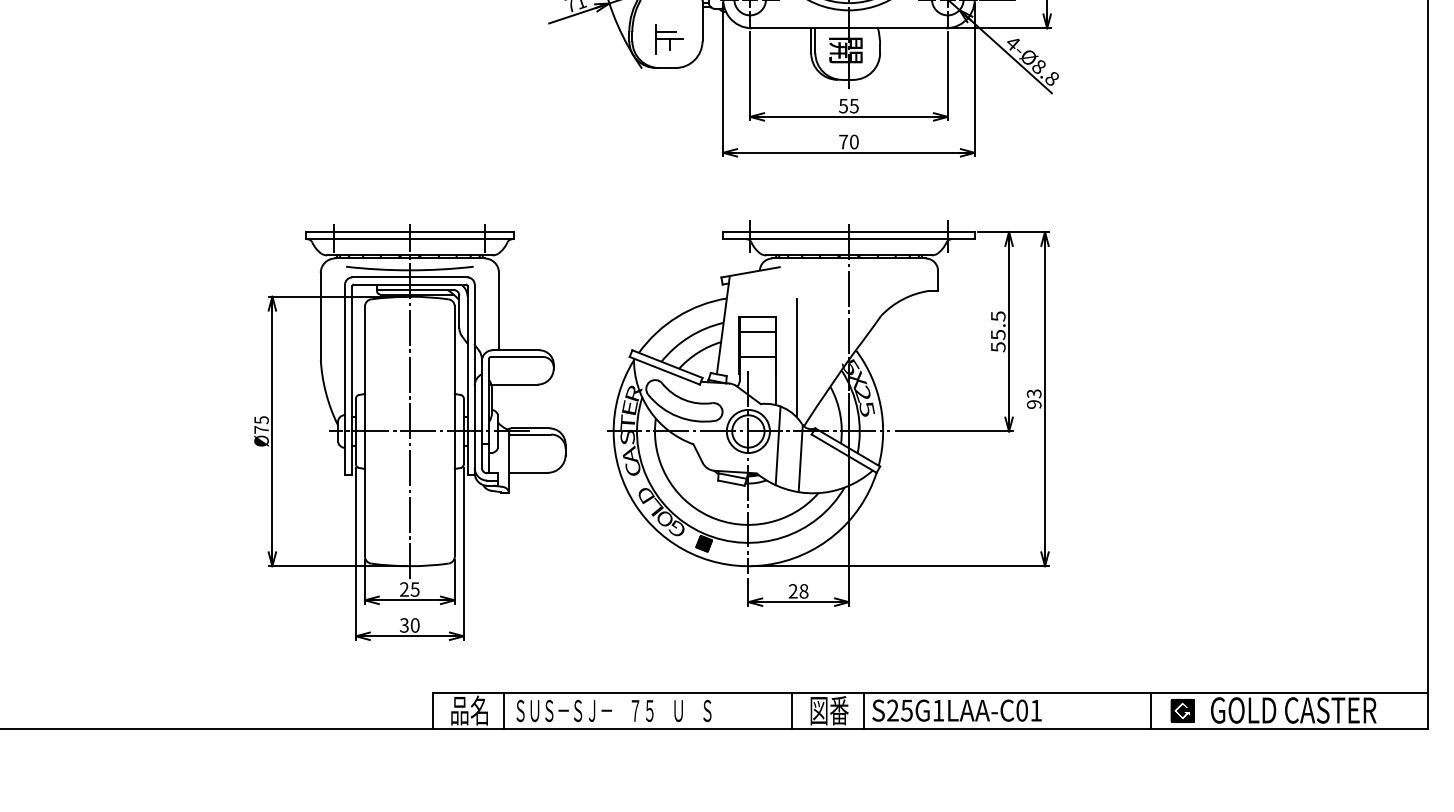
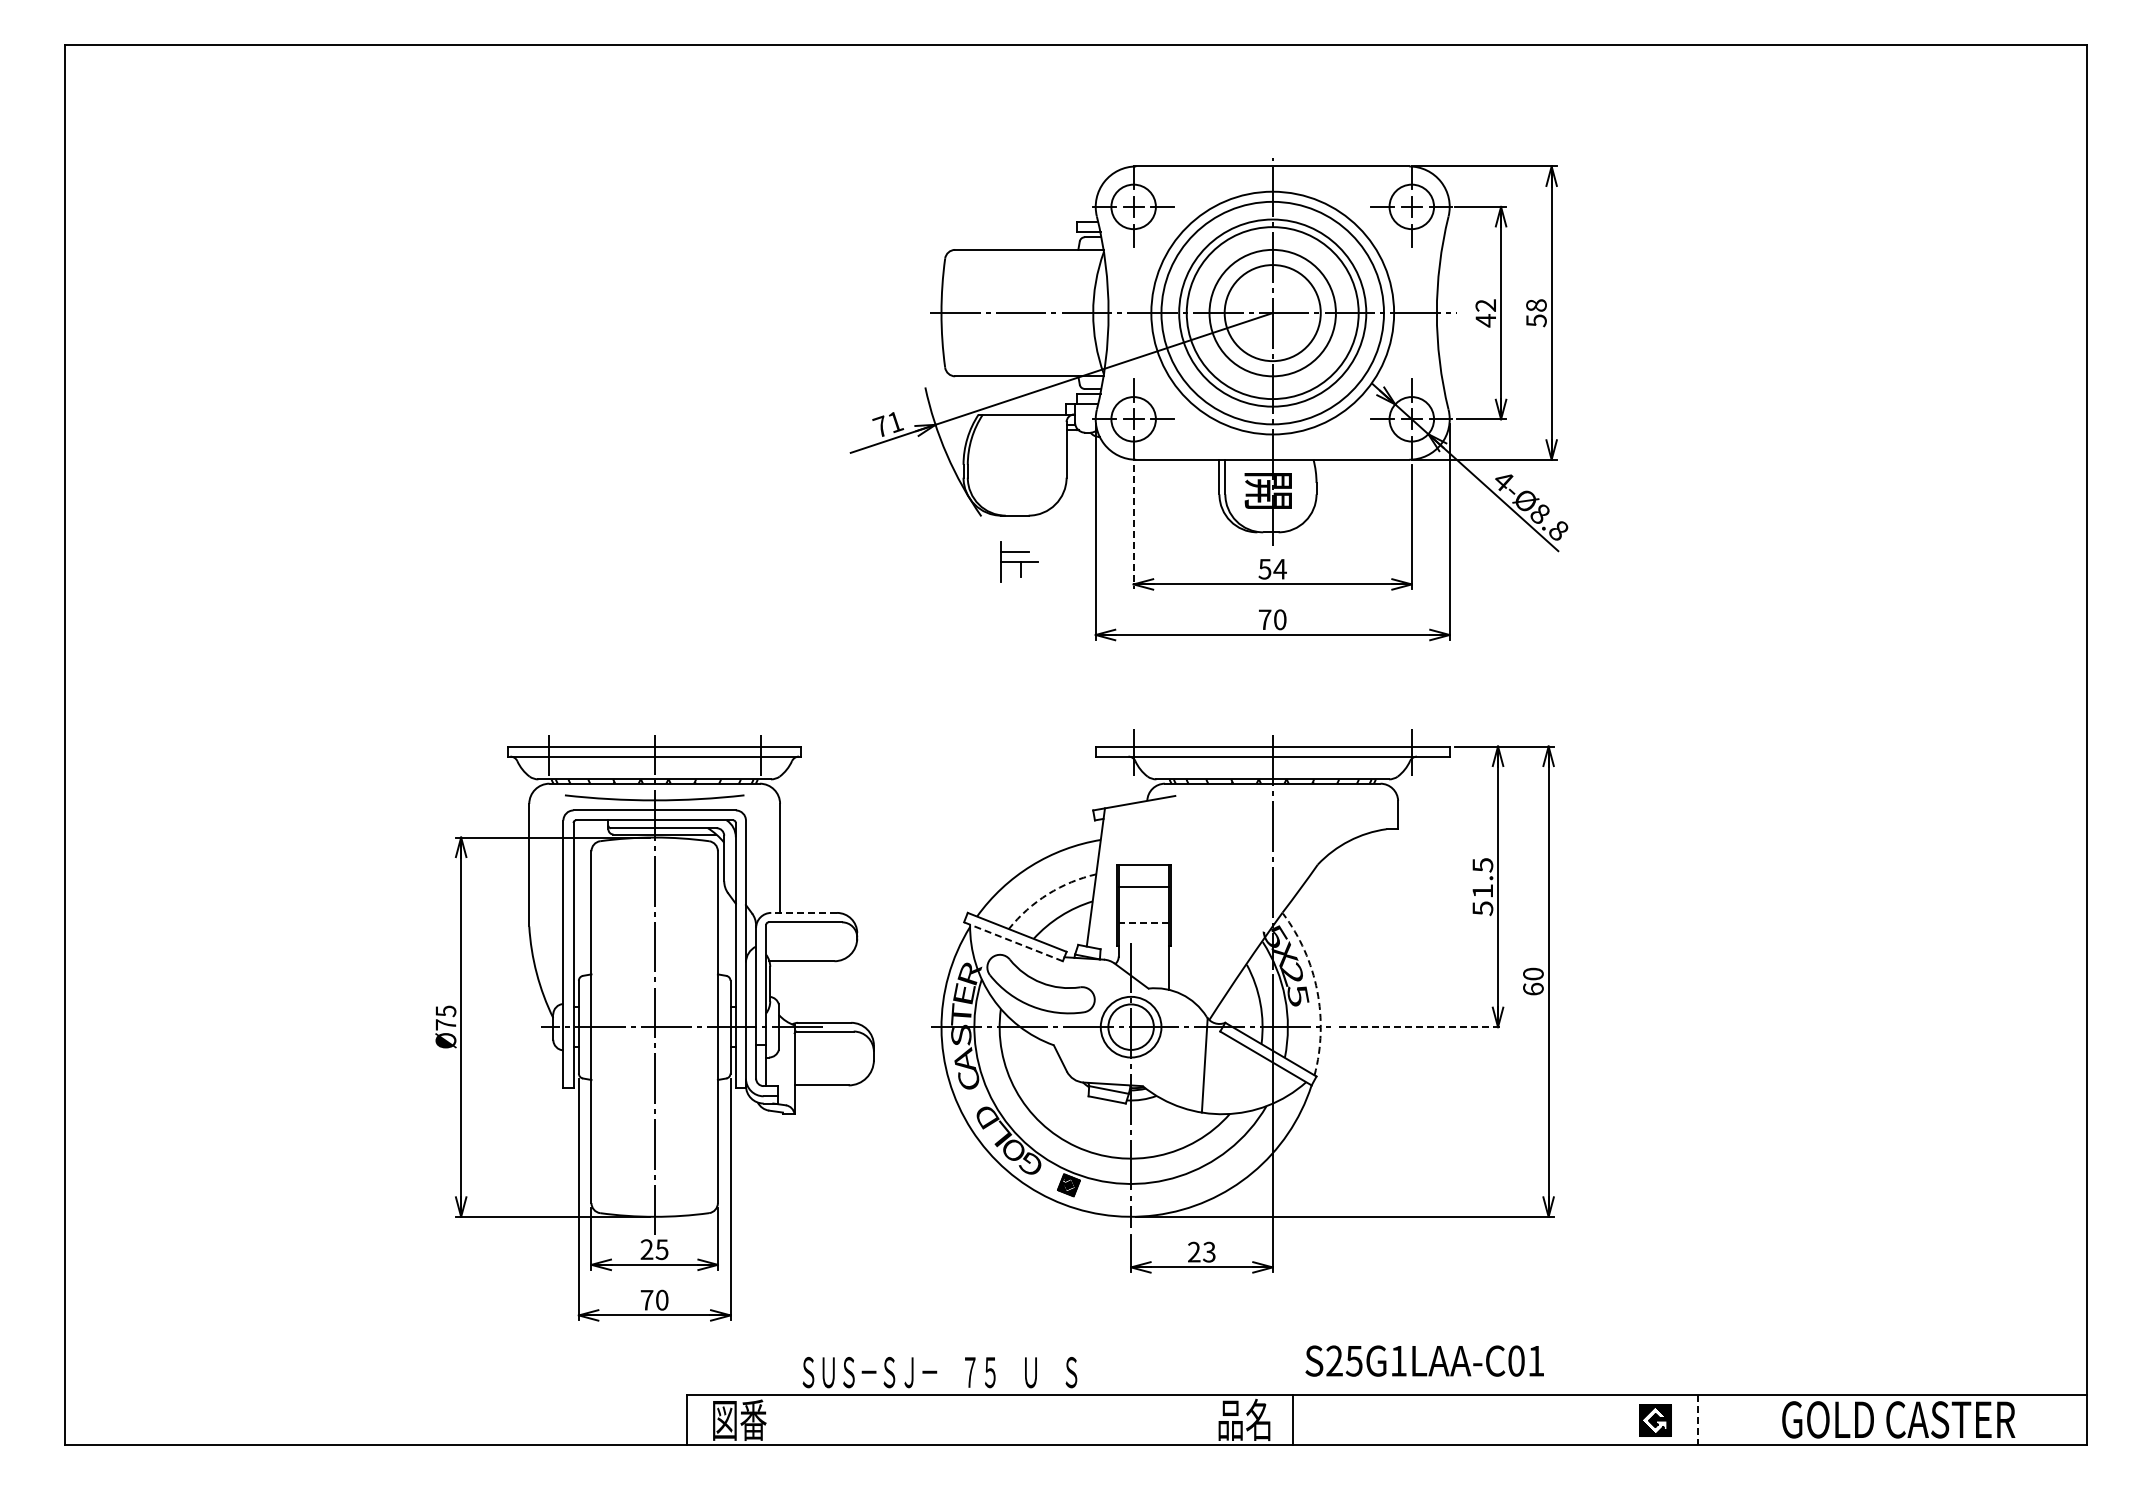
part: (669, 38) -> (1019, 561), moved
line: (750, 76) -> (1133, 527), solid -> dashed
text: (853, 106) -> (1279, 569), 55 -> 54
text: (998, 335) -> (1482, 891), 55.5 -> 51.5
arc: (689, 337) -> (1048, 894), solid -> dashed
line: (516, 349) -> (804, 912), solid -> dashed
line: (757, 357) -> (1143, 922), solid -> dashed
line: (796, 357) -> (1198, 923), removed
line: (664, 370) -> (1013, 941), solid -> dashed
text: (1034, 399) -> (1533, 981), 93 -> 60
arc: (880, 405) -> (1317, 990), solid -> dashed
line: (954, 431) -> (1421, 1027), solid -> dashed
line: (777, 445) -> (1172, 1047), removed
text: (804, 590) -> (1209, 1251), 28 -> 23
text: (404, 624) -> (646, 1299), 30 -> 70
text: (470, 710) -> (739, 1419), 品名 -> 図番
line: (504, 710) -> (787, 1419), removed
text: (613, 710) -> (939, 1372), moved
line: (792, 710) -> (1192, 1419), removed
text: (829, 710) -> (1245, 1419), 図番 -> 品名
text: (956, 710) -> (1424, 1360), moved
line: (1151, 710) -> (1698, 1420), solid -> dashed
part: (1182, 710) -> (1655, 1420), moved

